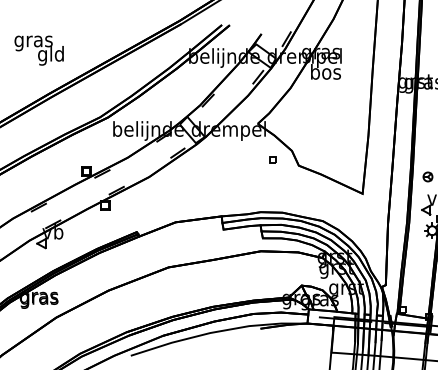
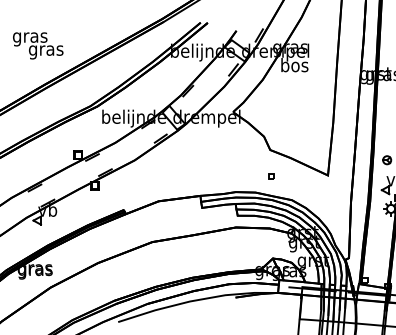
text: (51, 55) -> (46, 50), gld -> gras
part: (272, 159) -> (270, 176), moved

